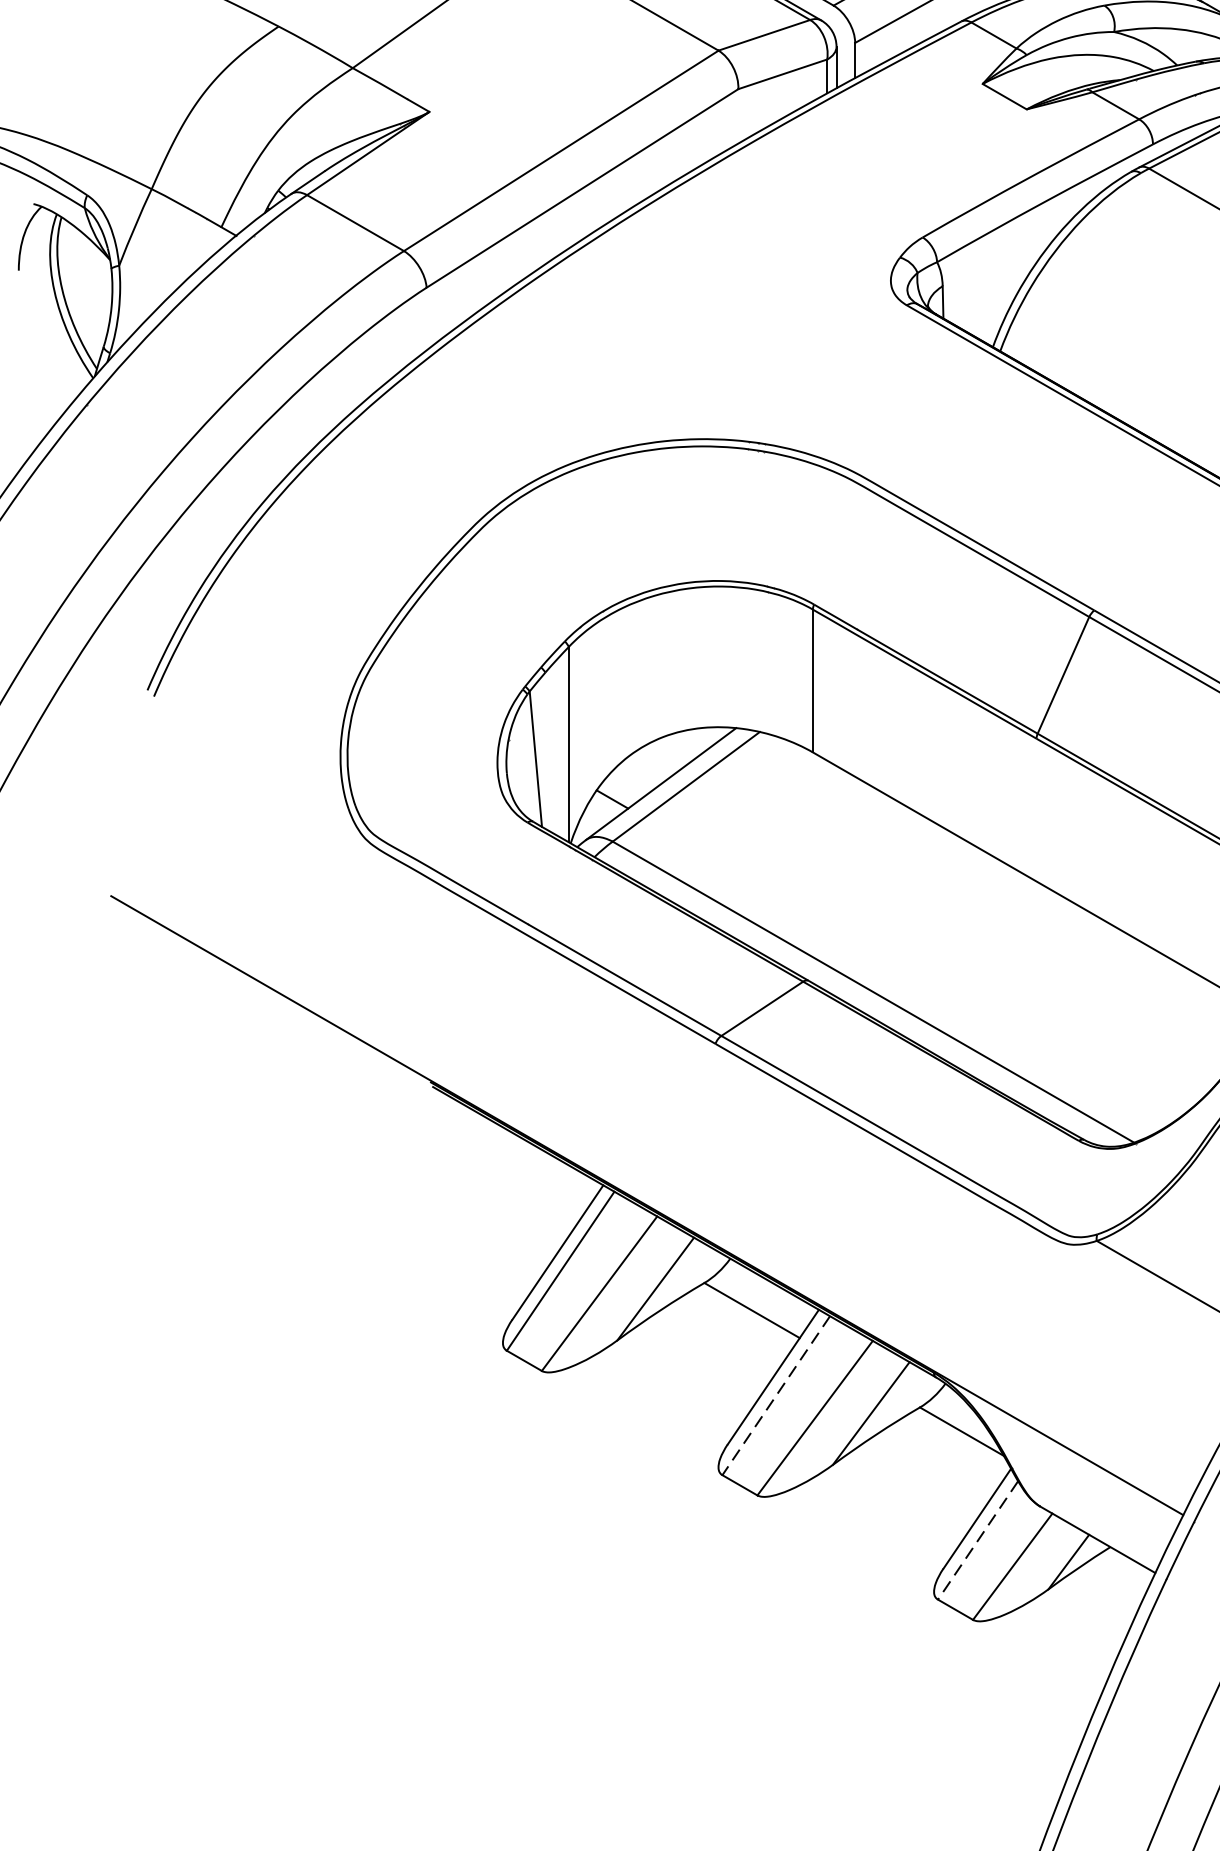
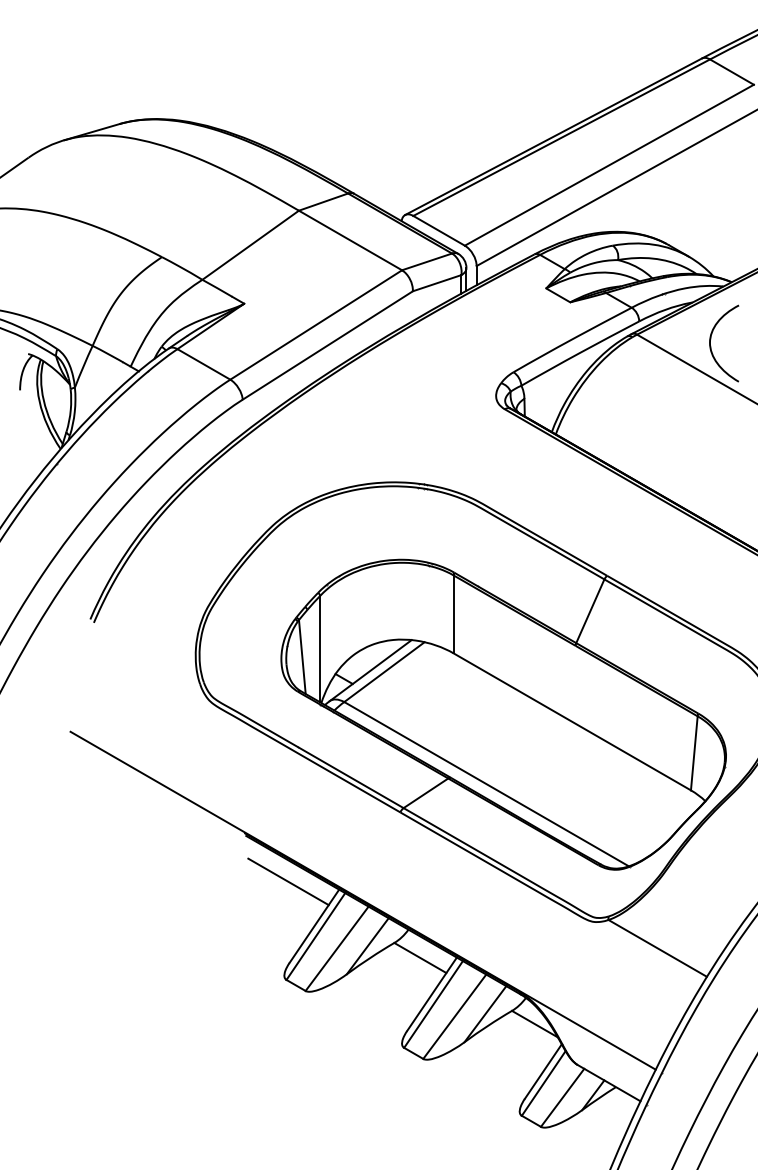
line: (510, 1170) -> (288, 881), added
line: (776, 1395) -> (433, 1004), dashed -> solid
line: (977, 1540) -> (543, 1083), dashed -> solid

